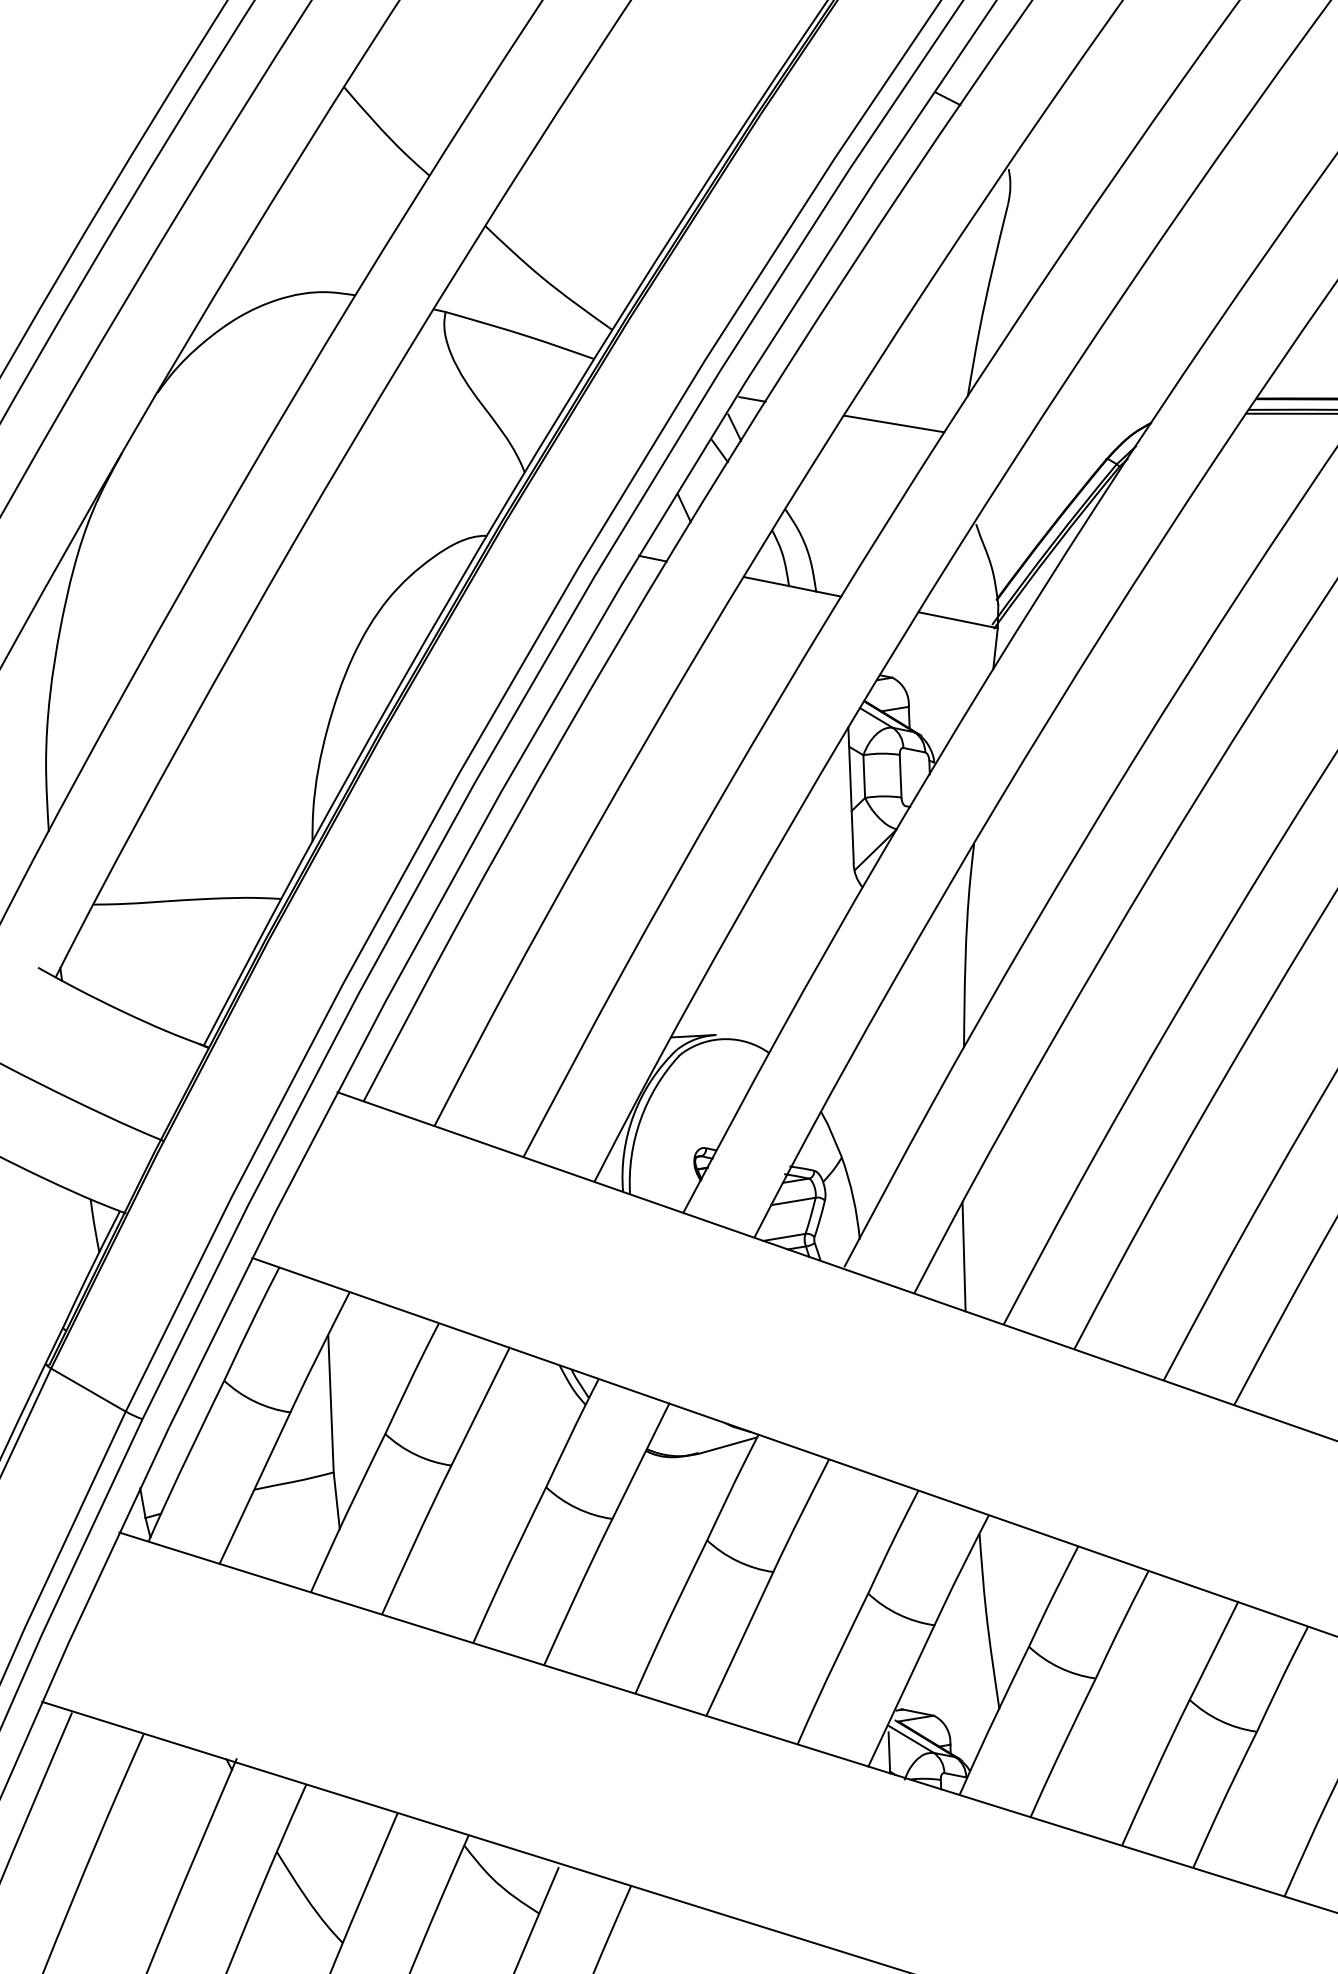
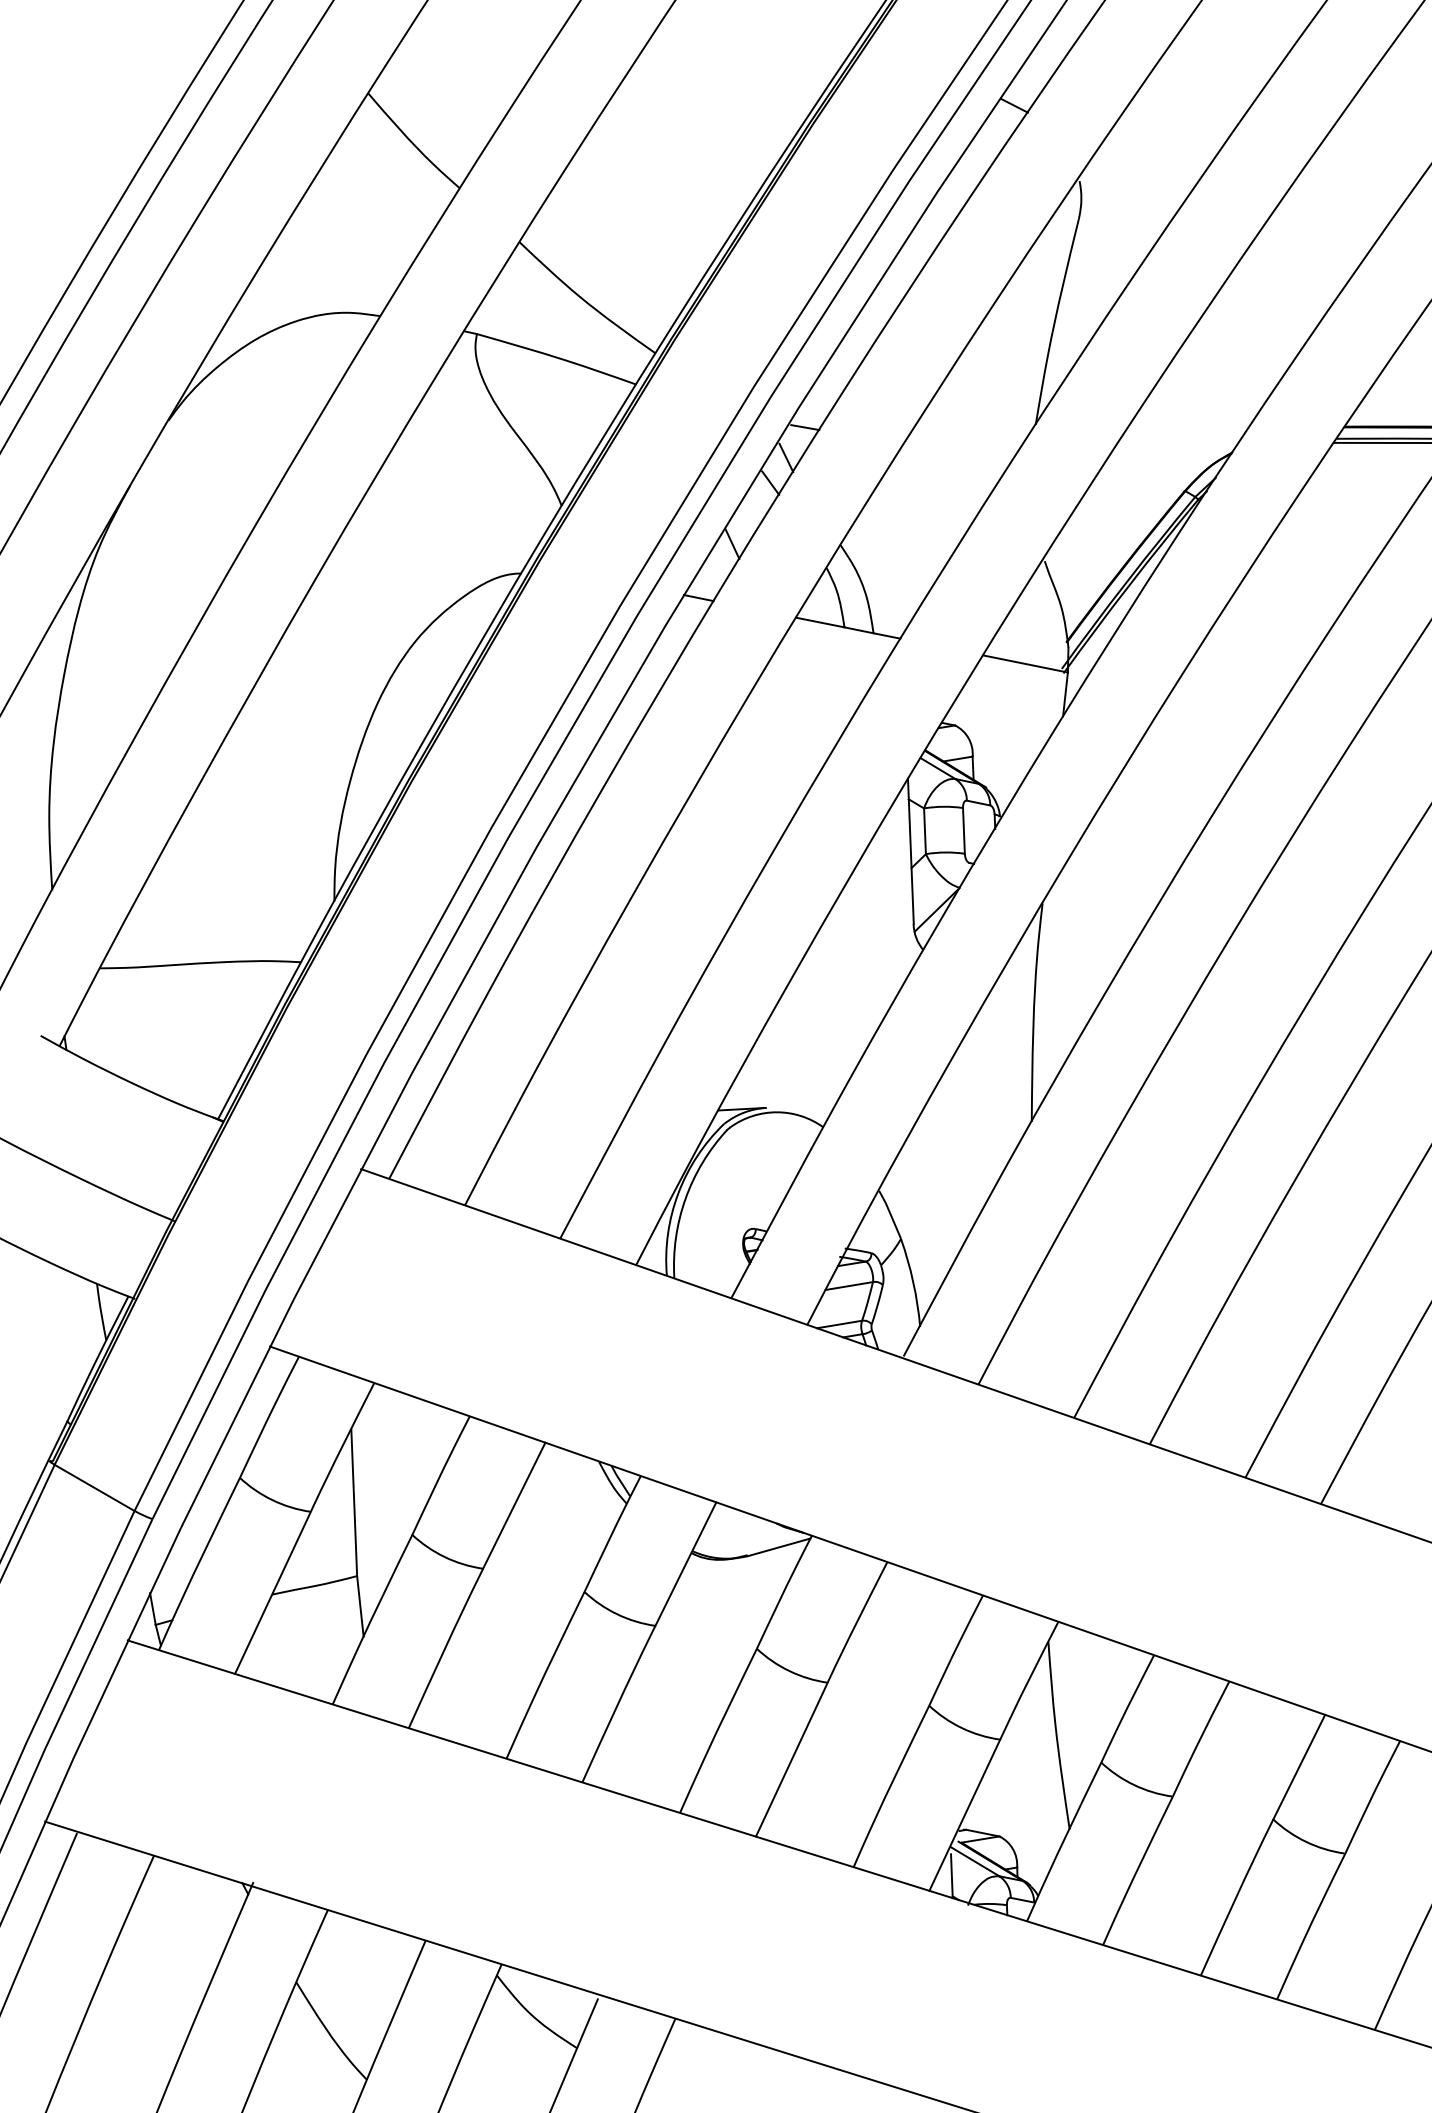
line: (893, 423) -> (956, 453), removed
line: (963, 1257) -> (1031, 1345), removed

